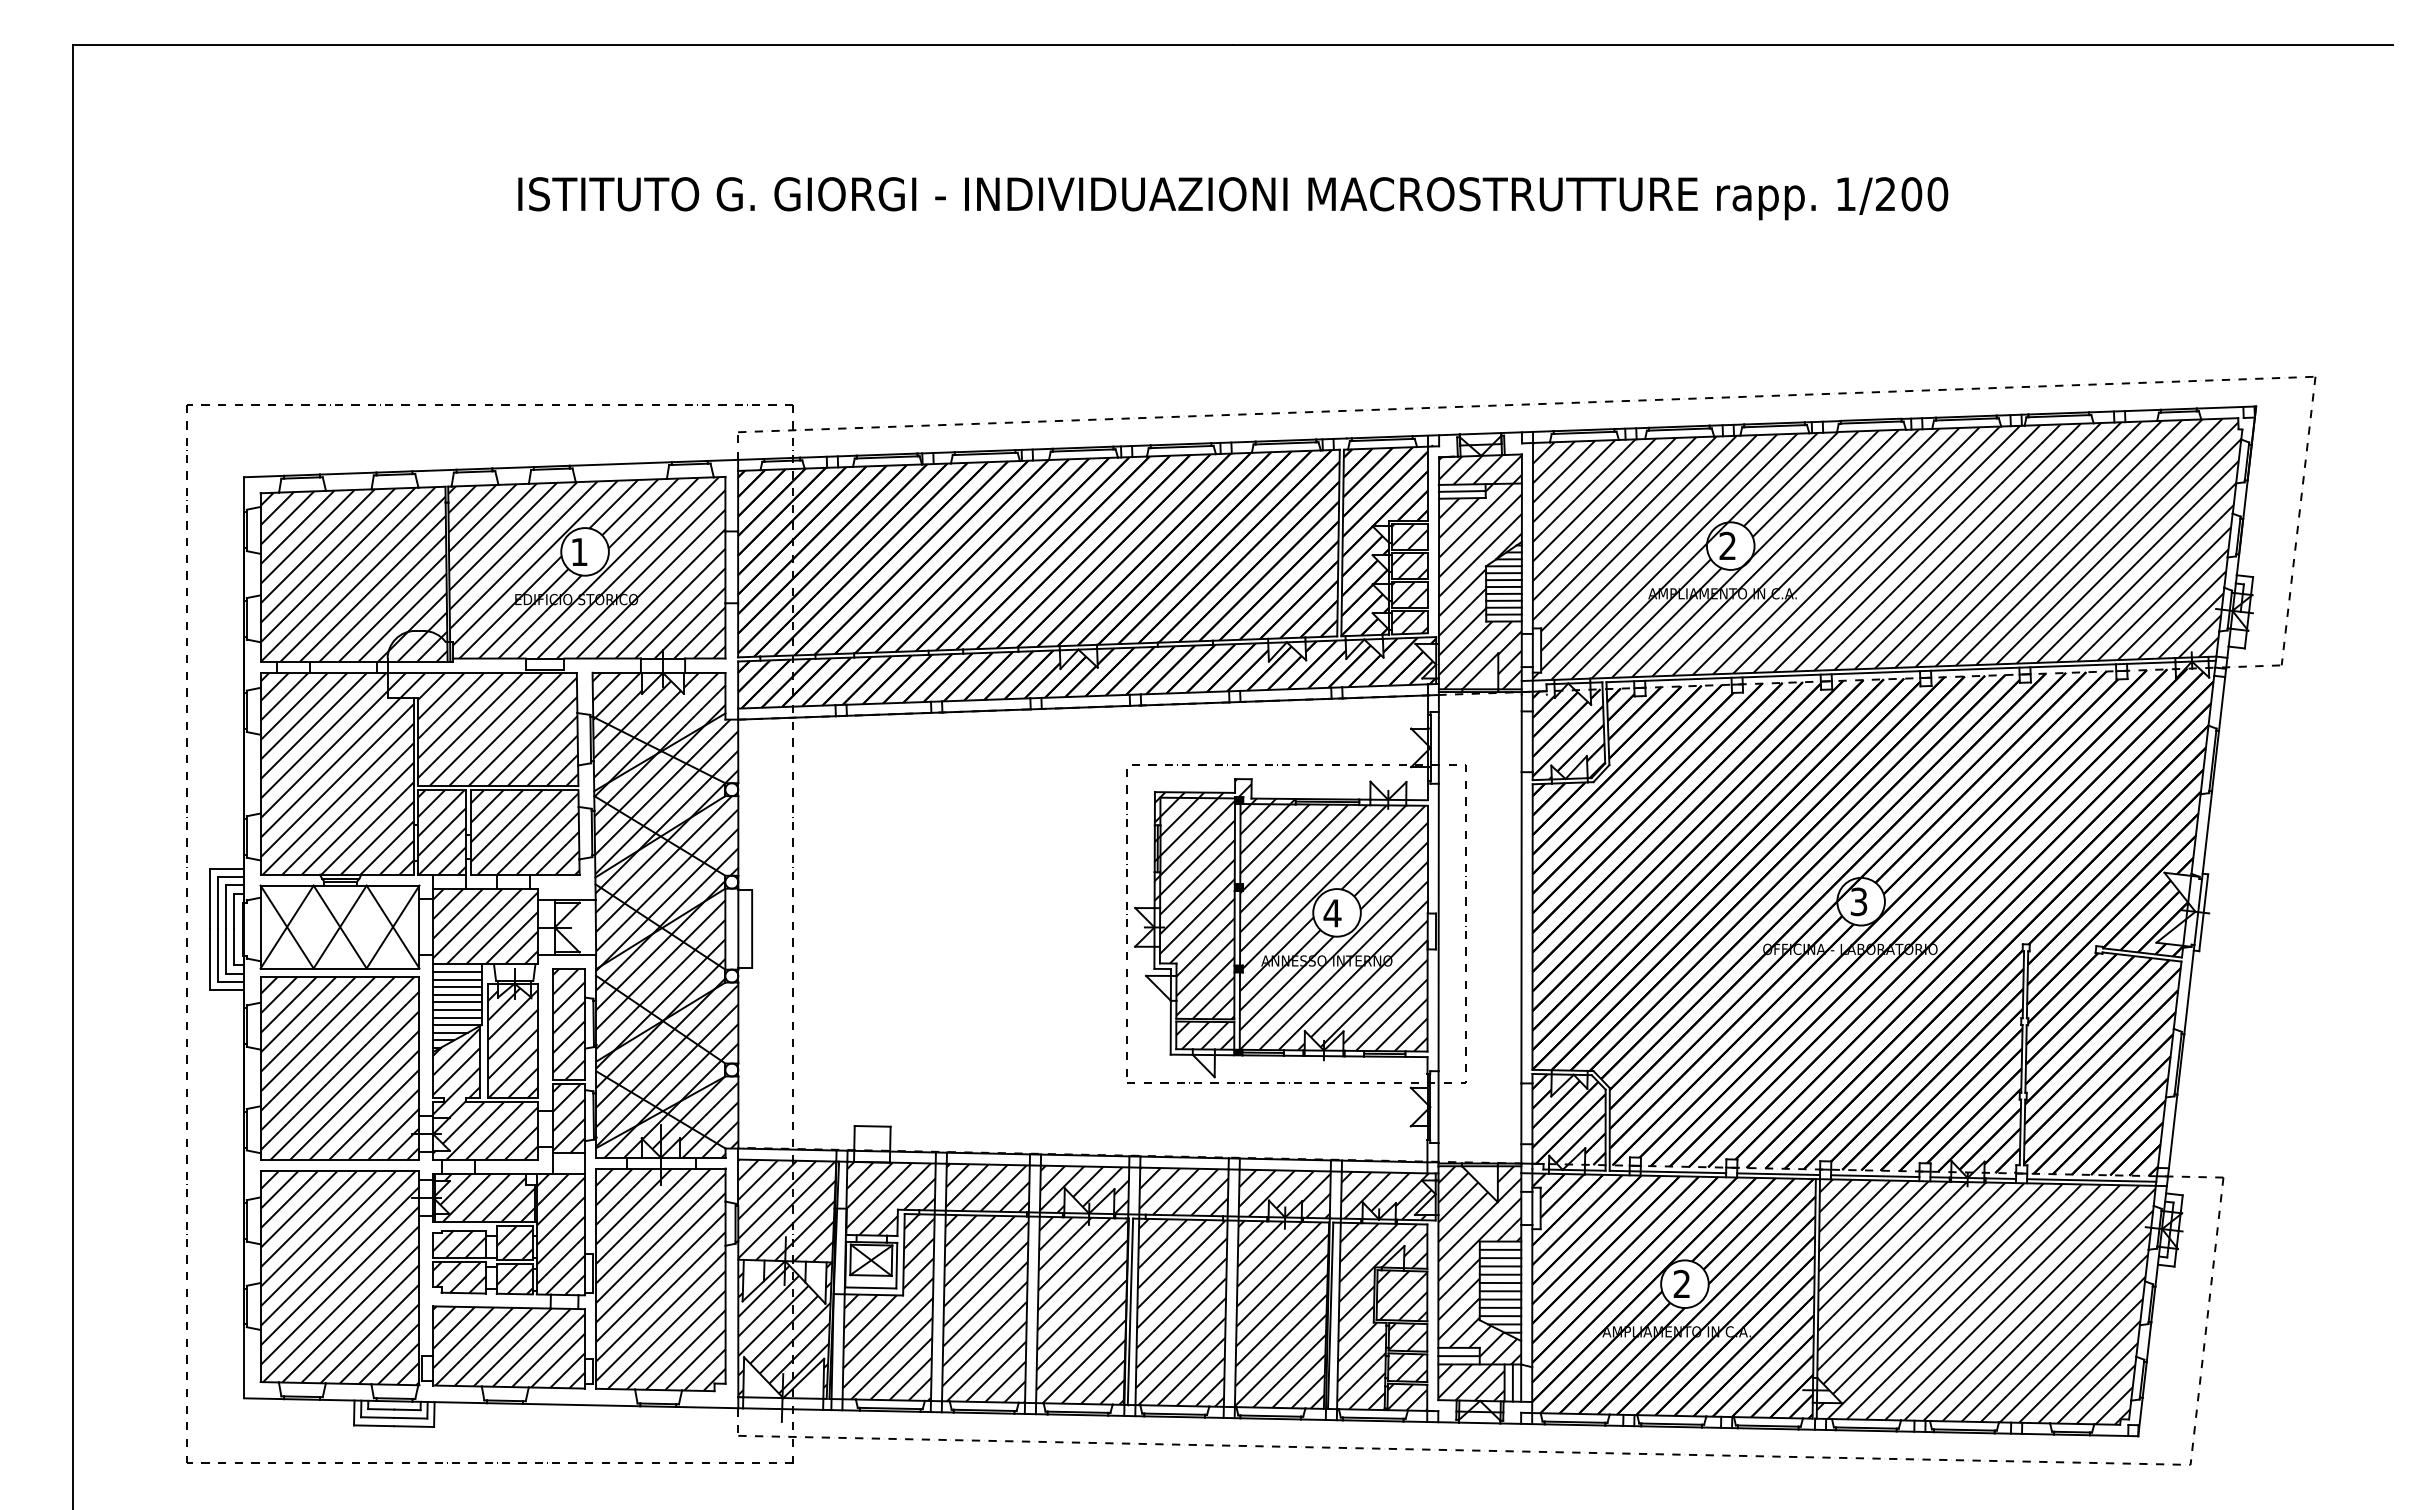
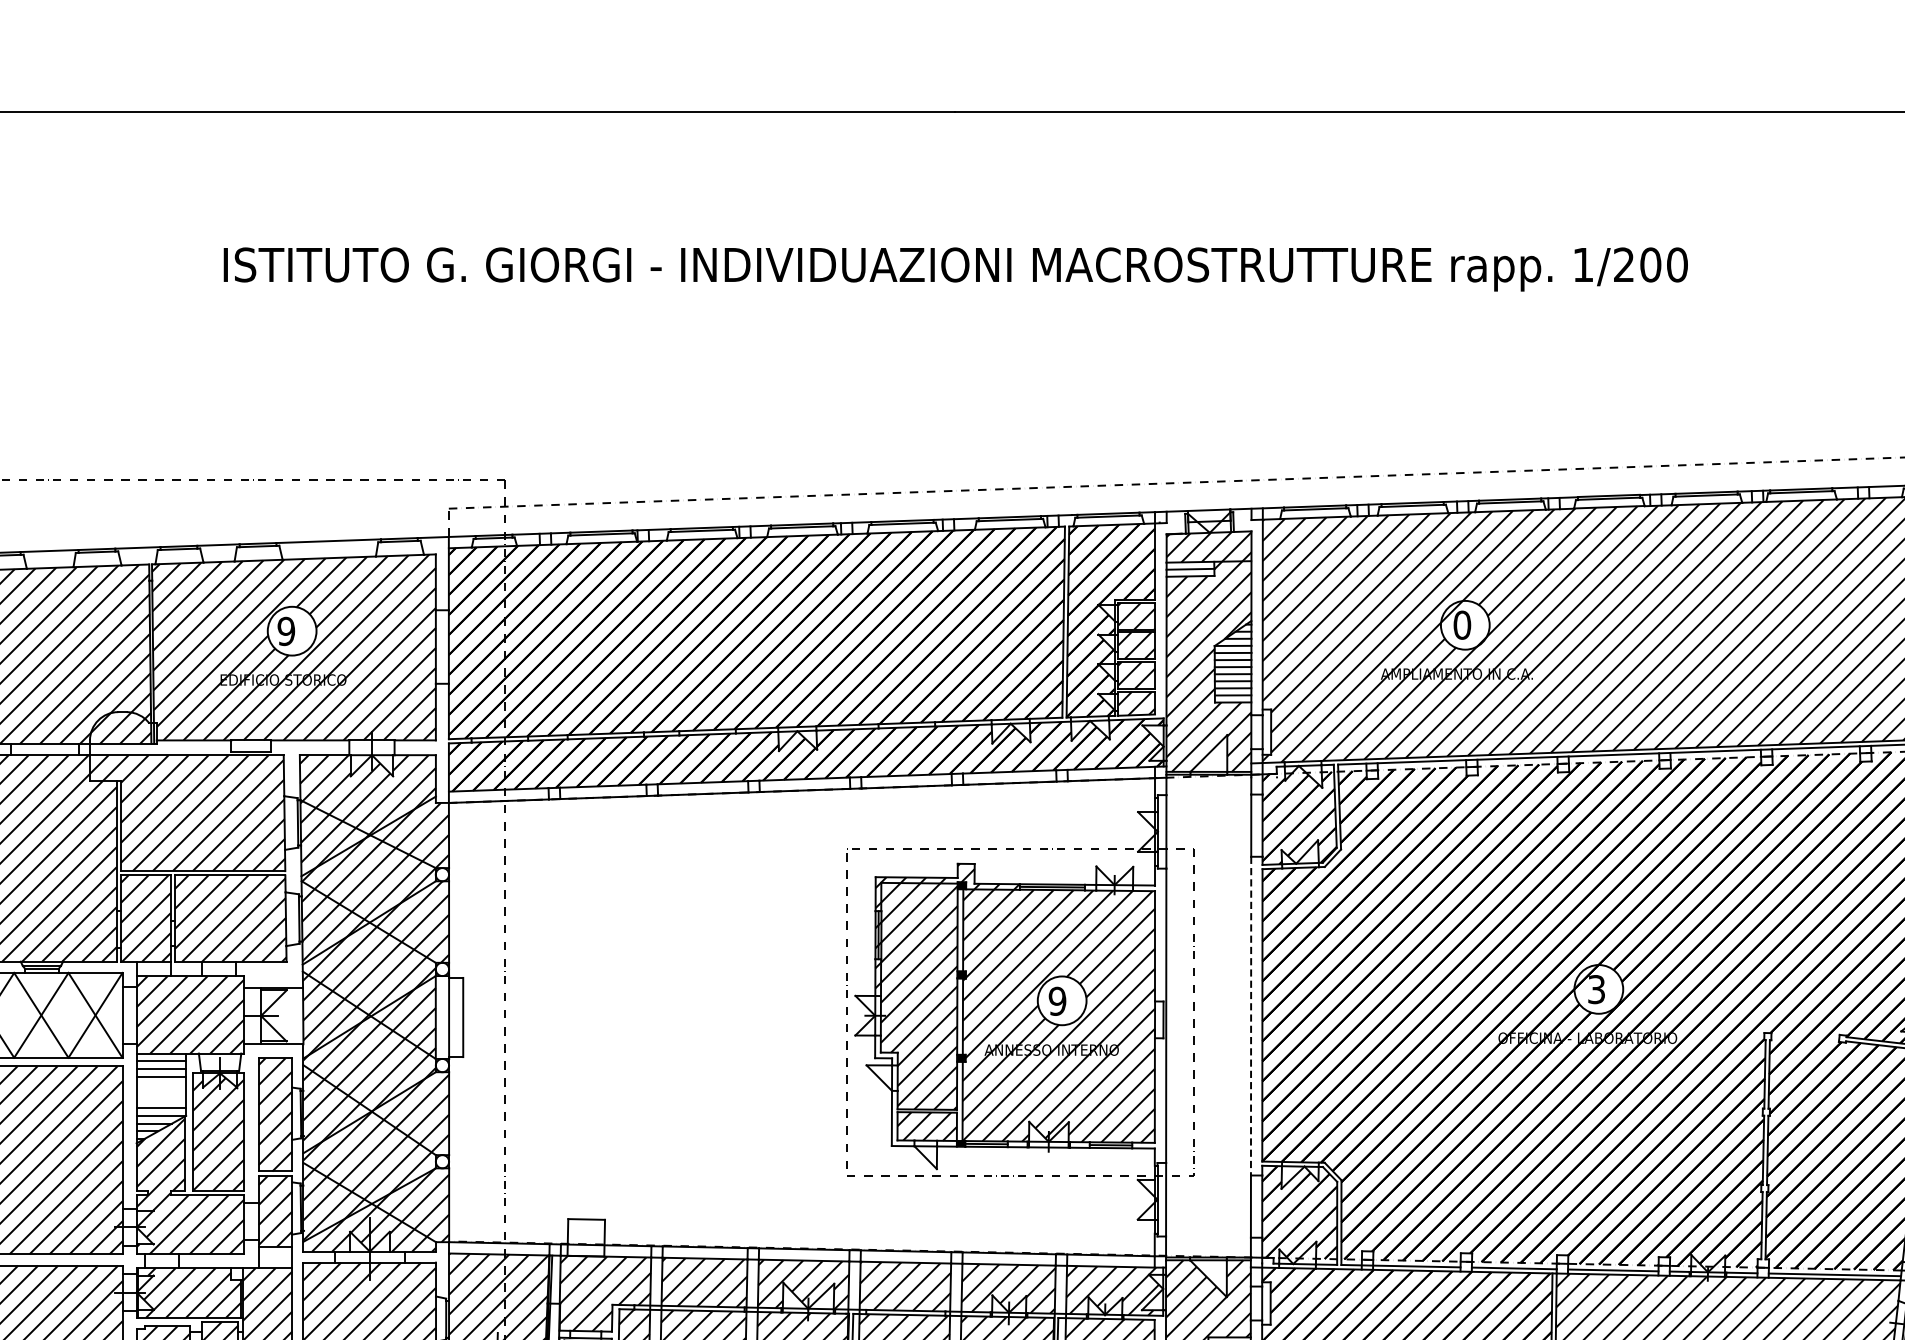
text: (1727, 545) -> (1461, 624), 2 -> 0
text: (578, 551) -> (285, 630), 1 -> 9
text: (1332, 913) -> (1057, 1001), 4 -> 9
line: (1521, 927) -> (1251, 1015), solid -> dashed
line: (457, 994) -> (161, 1084), removed
line: (457, 1002) -> (161, 1092), removed
line: (457, 1009) -> (161, 1099), removed

